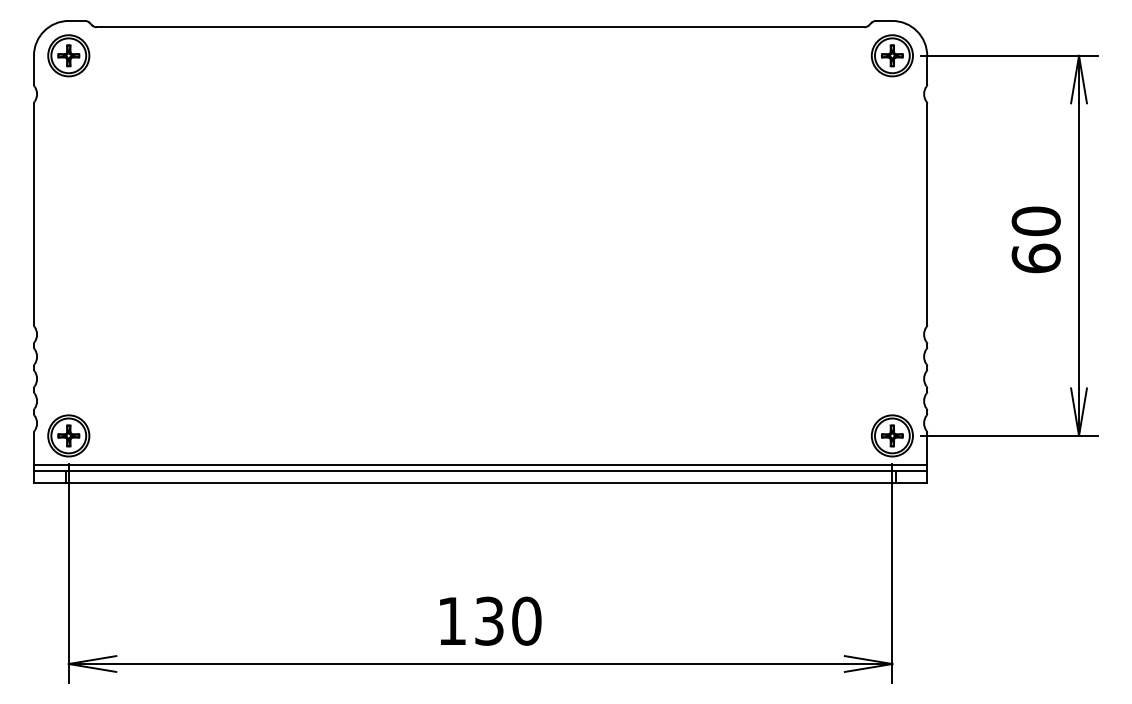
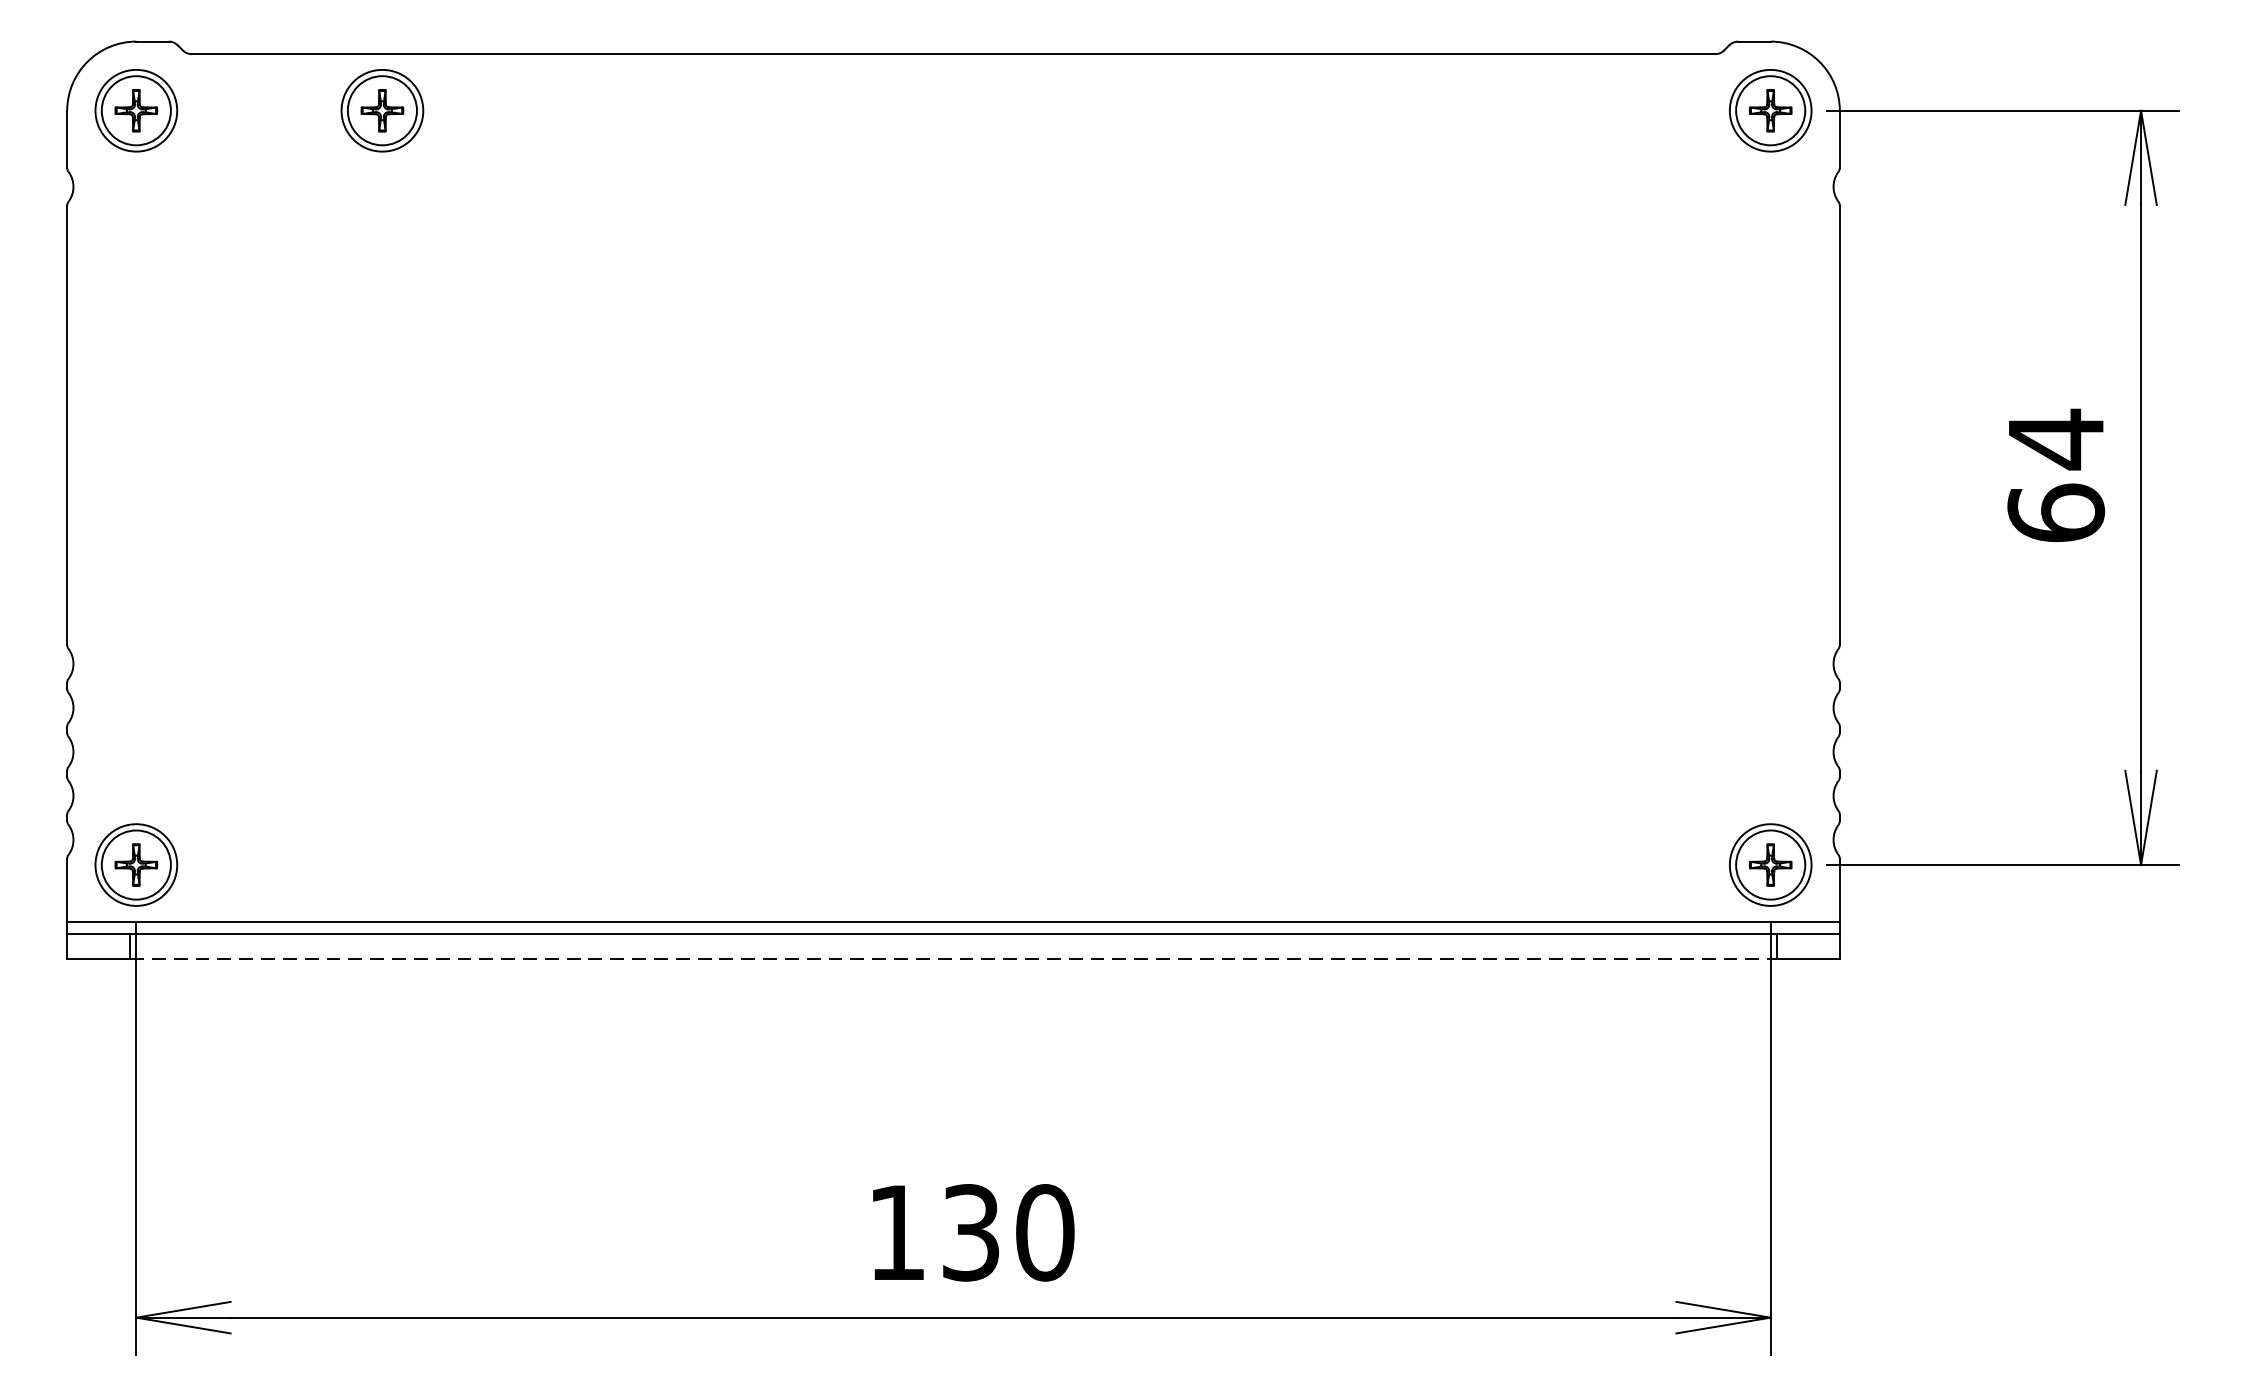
part: (192, 55) -> (381, 110), added
text: (1035, 221) -> (2054, 439), 60 -> 64
line: (480, 483) -> (953, 959), solid -> dashed

